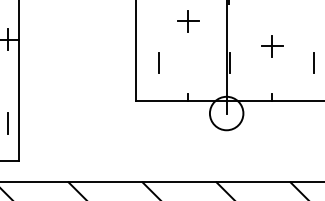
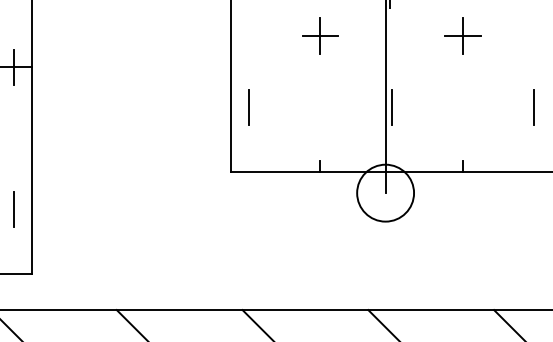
part: (272, 46) -> (463, 36), moved
line: (158, 62) -> (249, 106), moved

